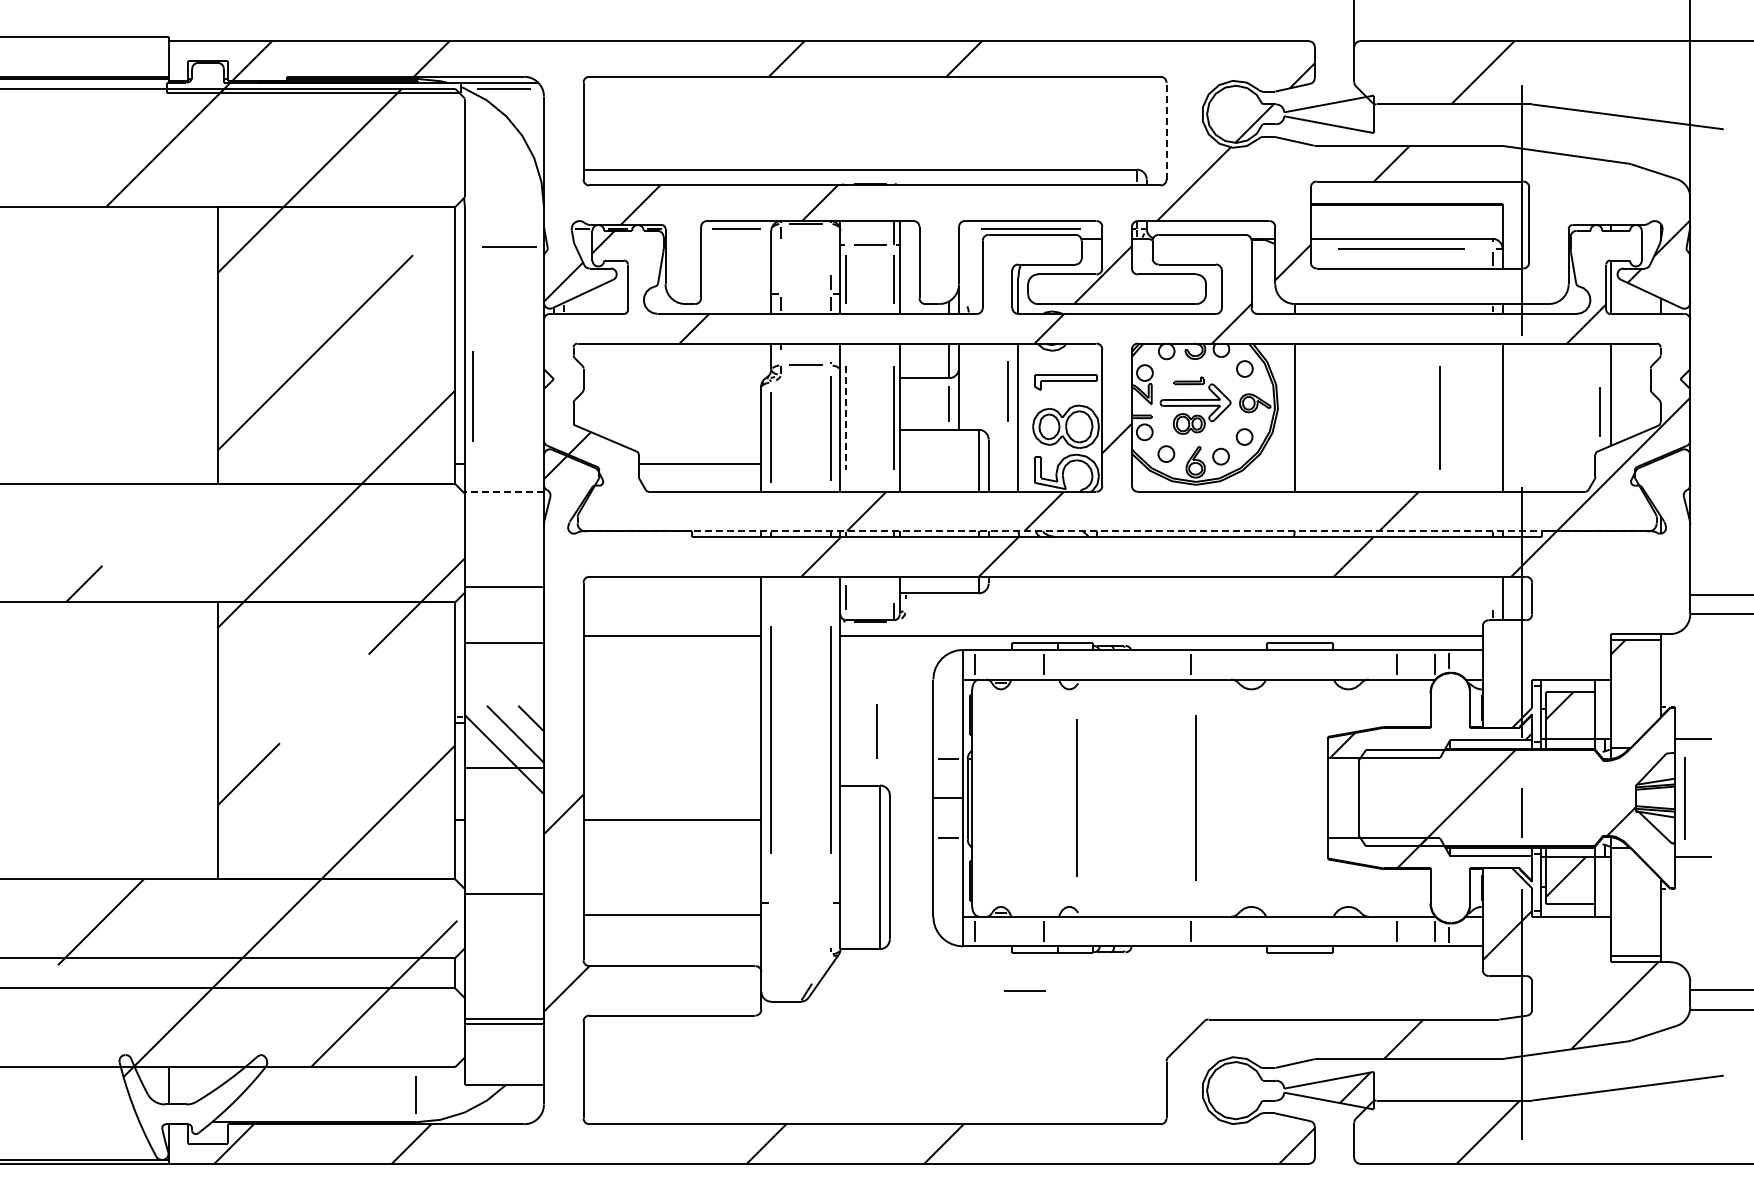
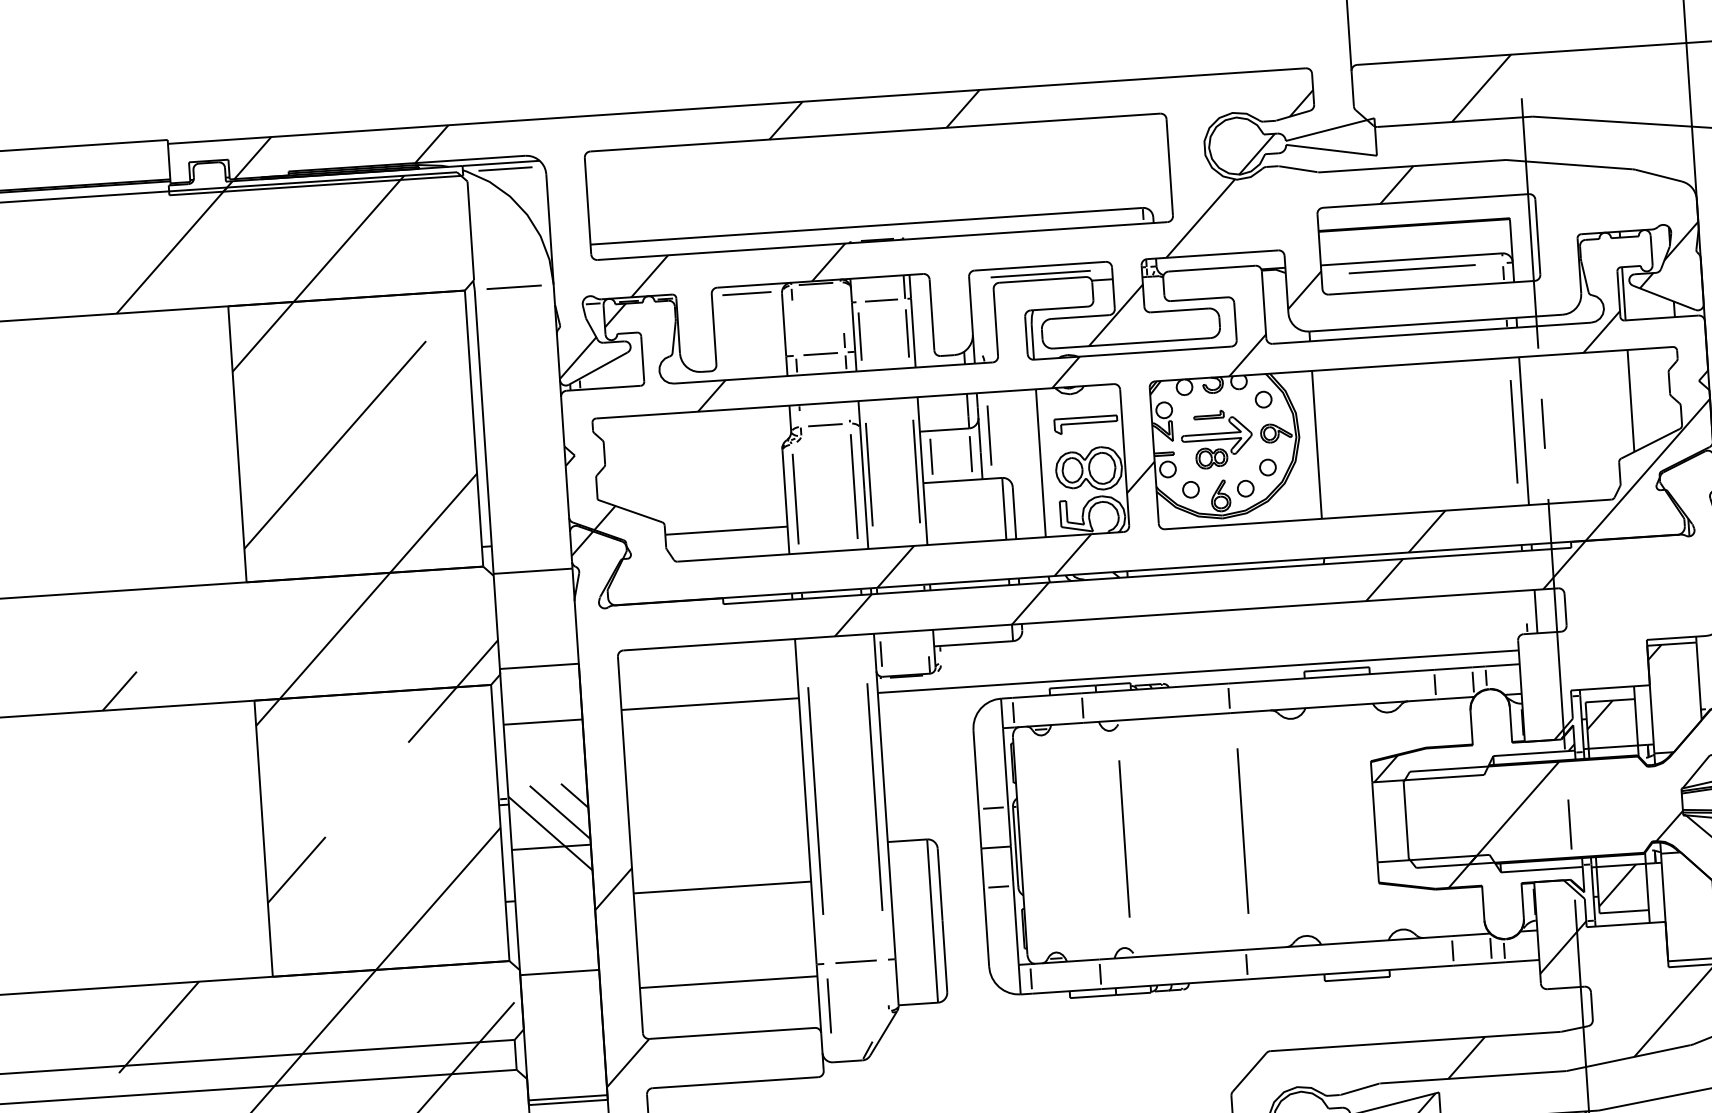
line: (1166, 130) -> (1169, 166), dashed -> solid
line: (509, 246) -> (514, 286), moved
line: (805, 293) -> (820, 353), added
line: (1007, 391) -> (989, 435), moved
line: (472, 396) -> (494, 478), removed
line: (909, 403) -> (931, 456), added
line: (1599, 411) -> (1542, 423), moved
line: (846, 417) -> (869, 474), dashed -> solid
line: (1439, 417) -> (1513, 431), moved
line: (504, 491) -> (533, 570), dashed -> solid
line: (1117, 531) -> (1147, 570), dashed -> solid
line: (876, 731) -> (828, 1006), moved
line: (1024, 990) -> (855, 961), moved

